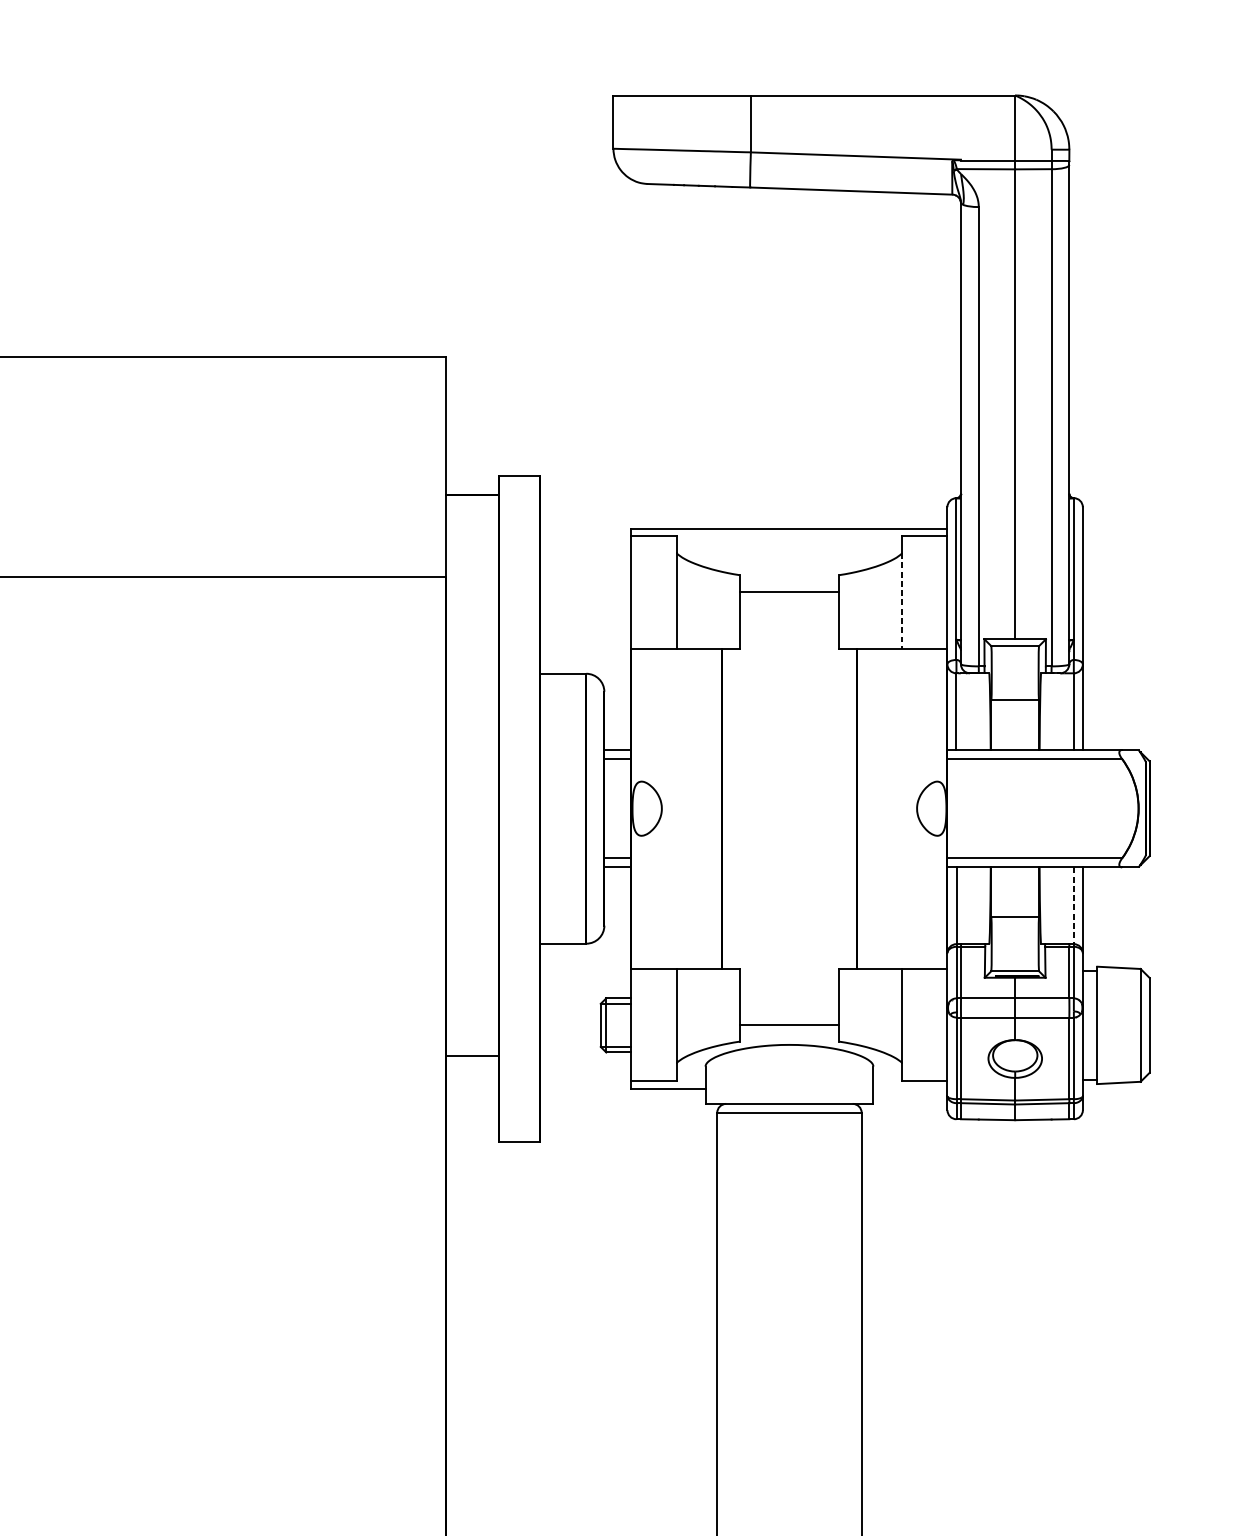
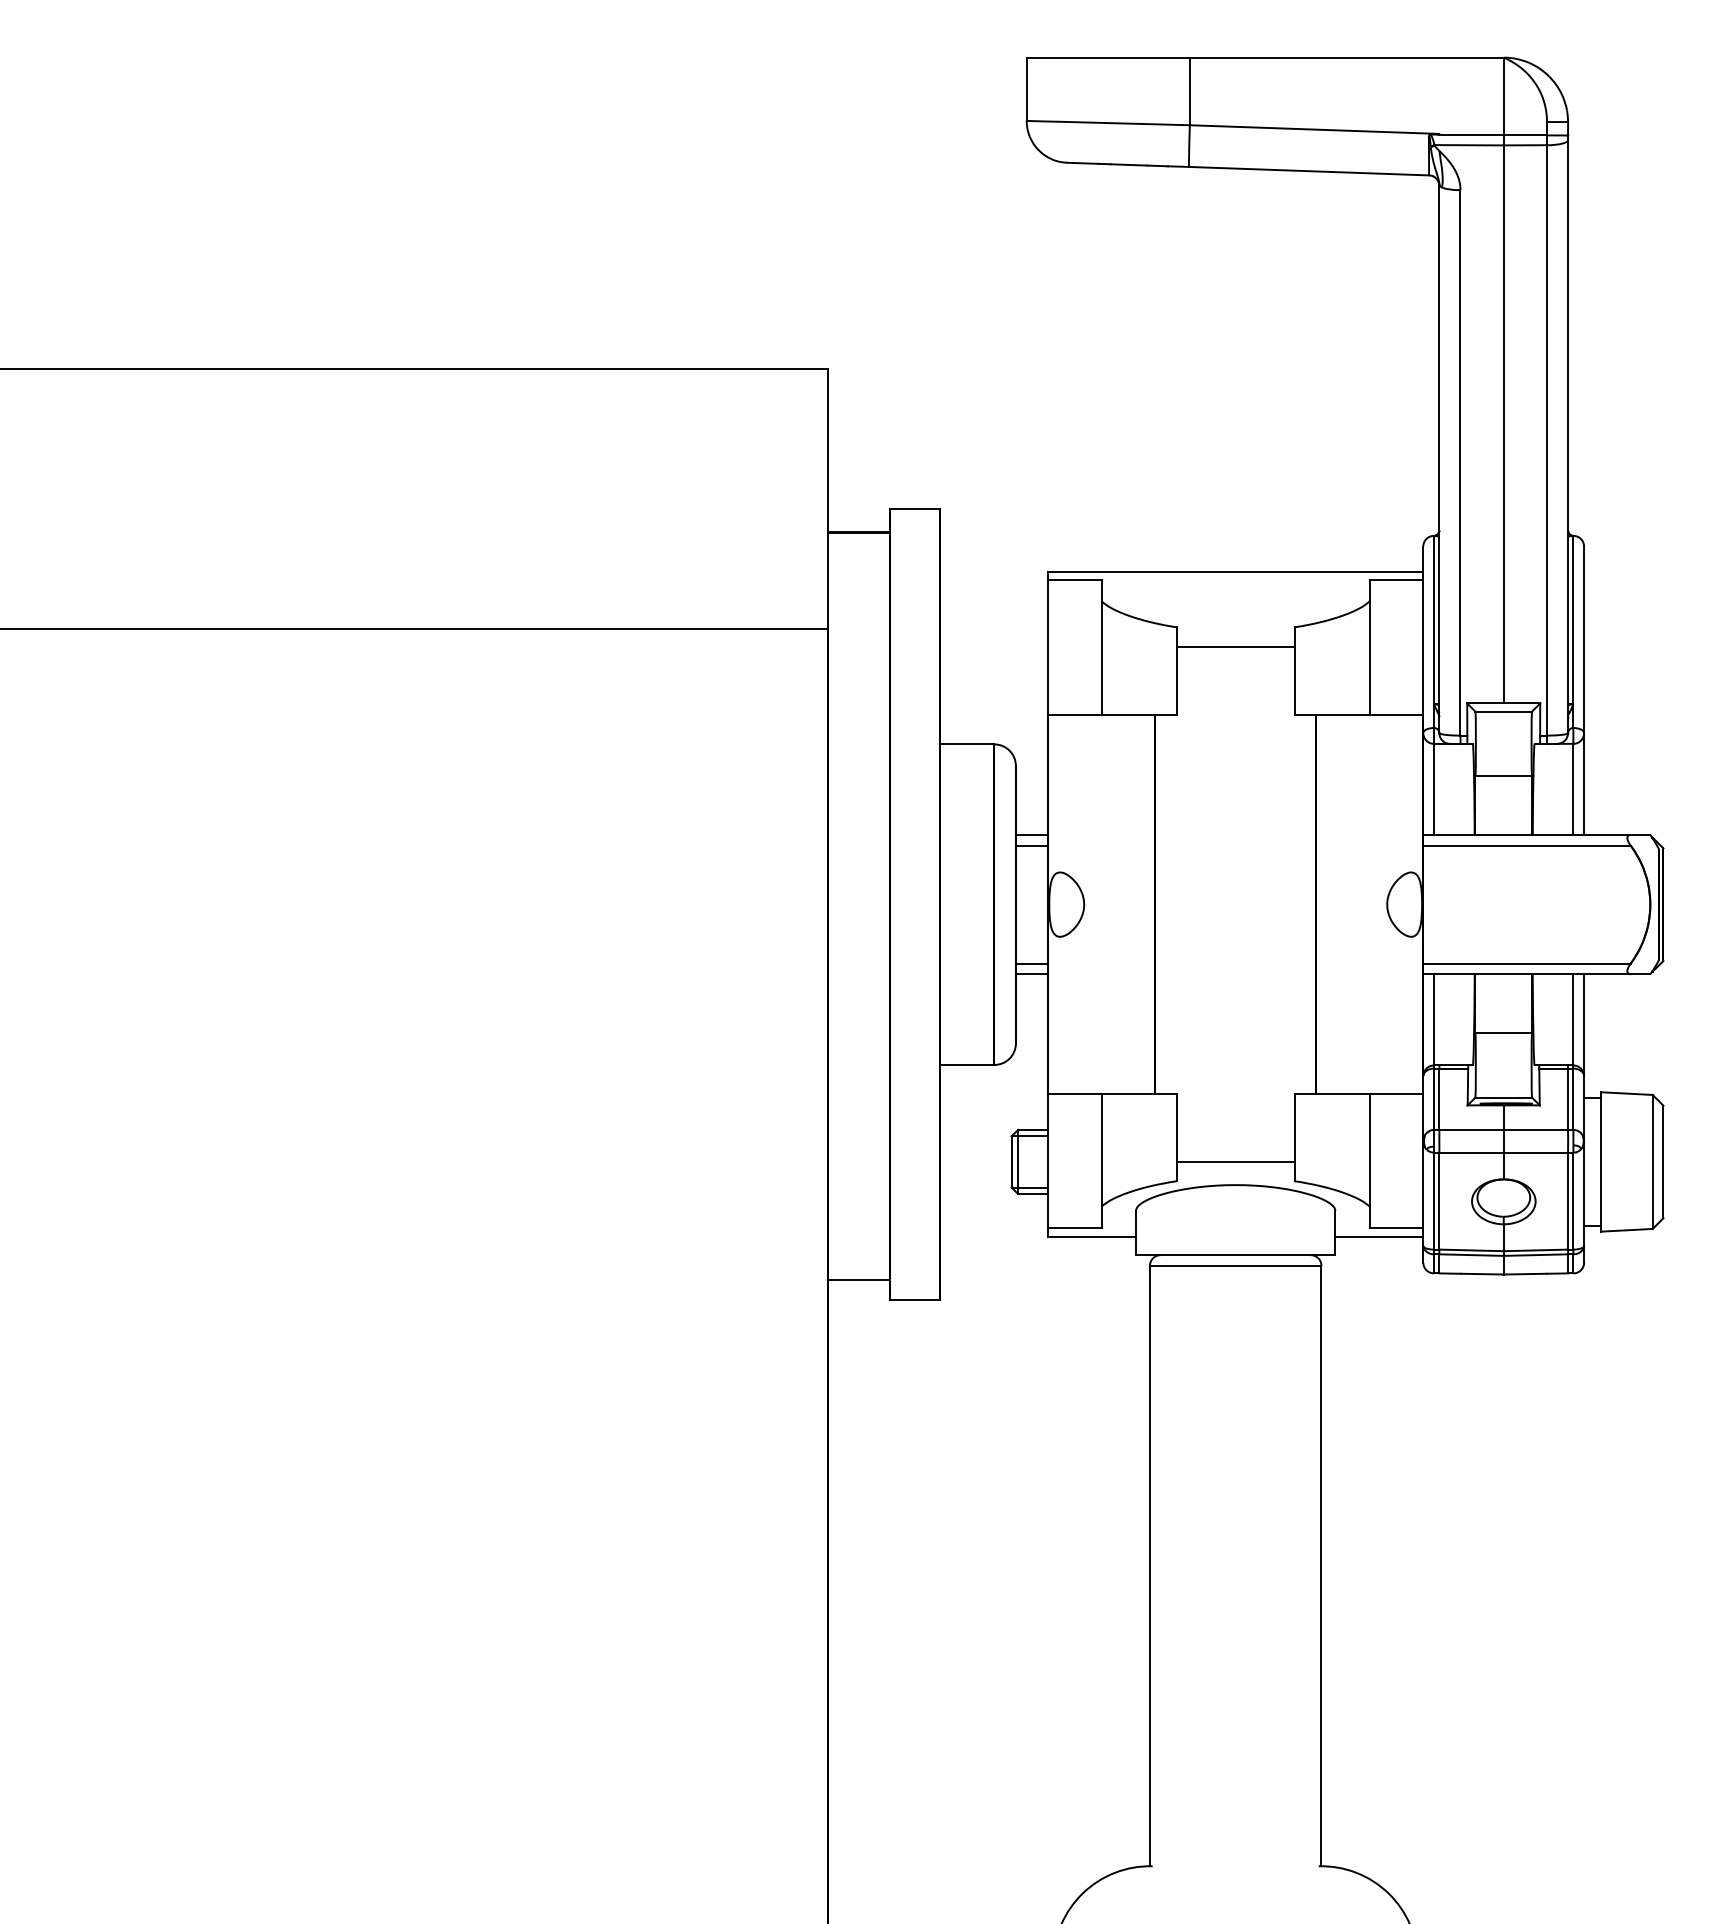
line: (902, 601) -> (1369, 658), dashed -> solid
line: (1073, 905) -> (1573, 1019), dashed -> solid
line: (472, 1055) -> (859, 1279), moved
line: (910, 1089) -> (1379, 1237), added

